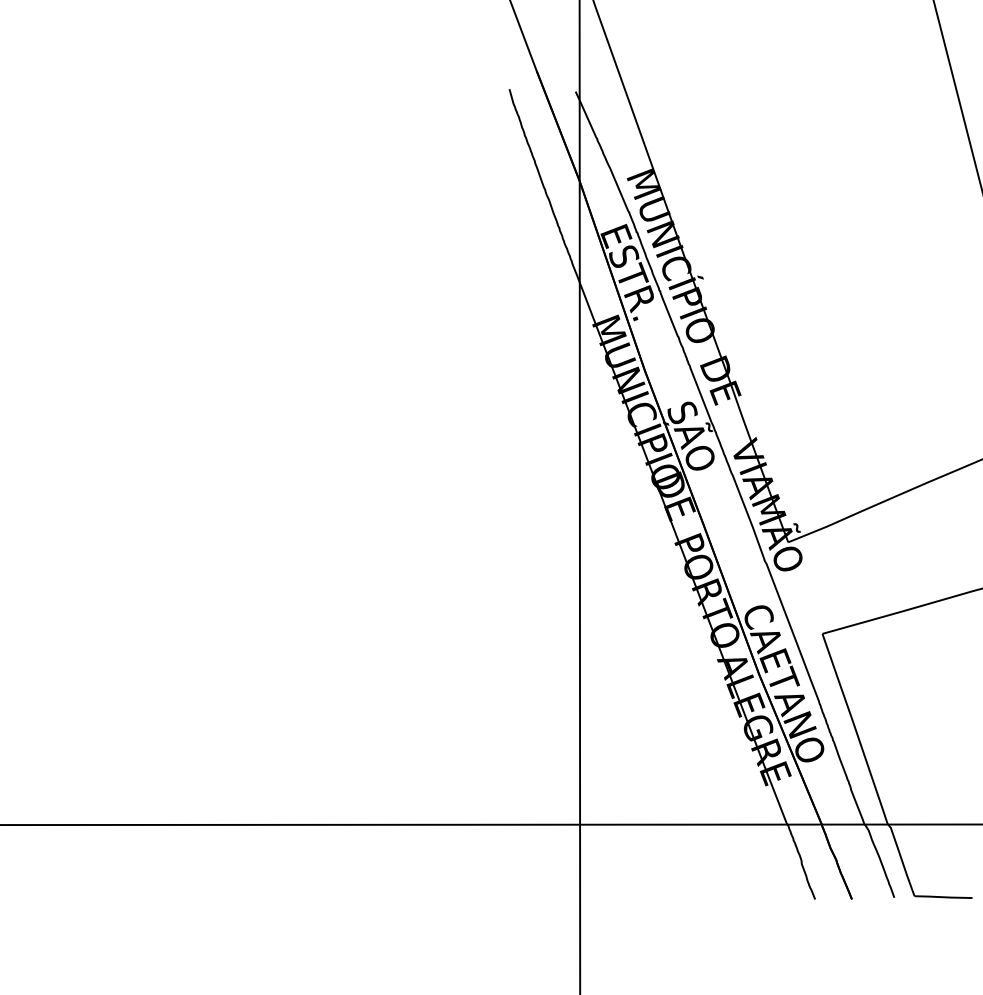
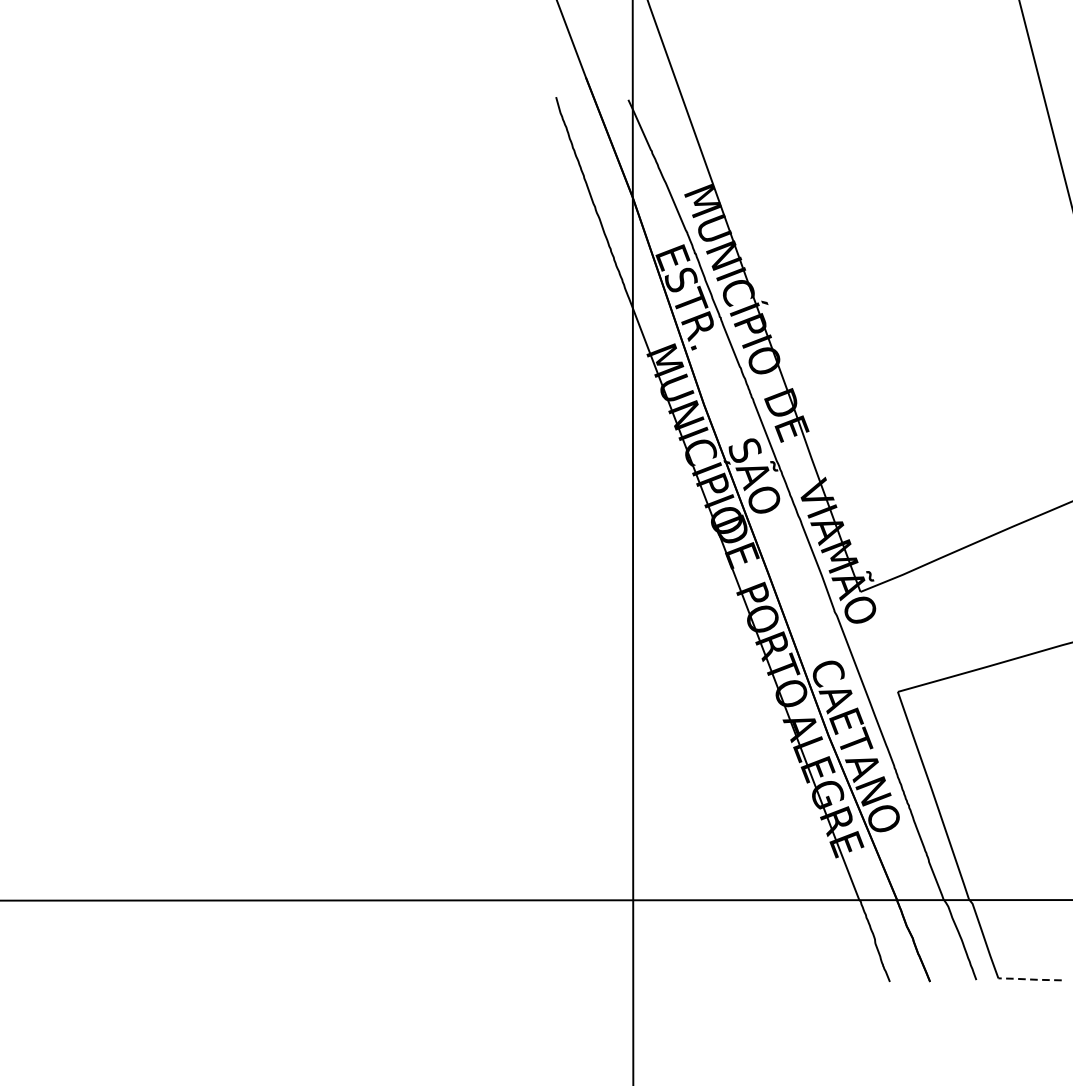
line: (943, 897) -> (1030, 979), solid -> dashed

